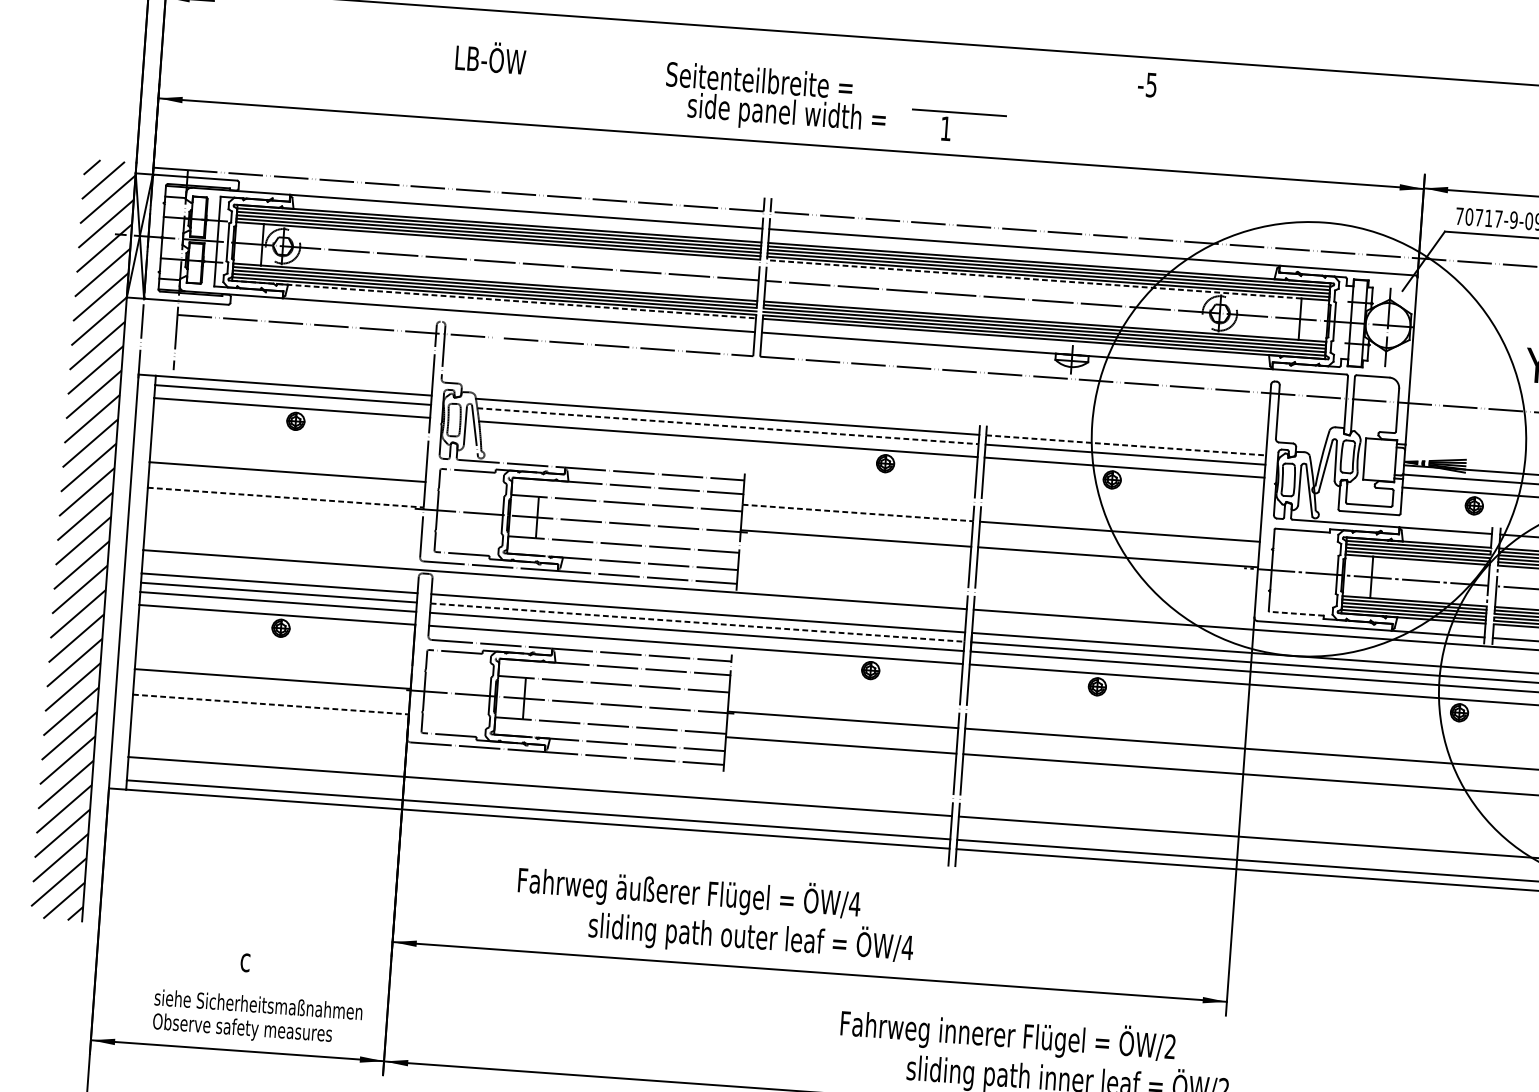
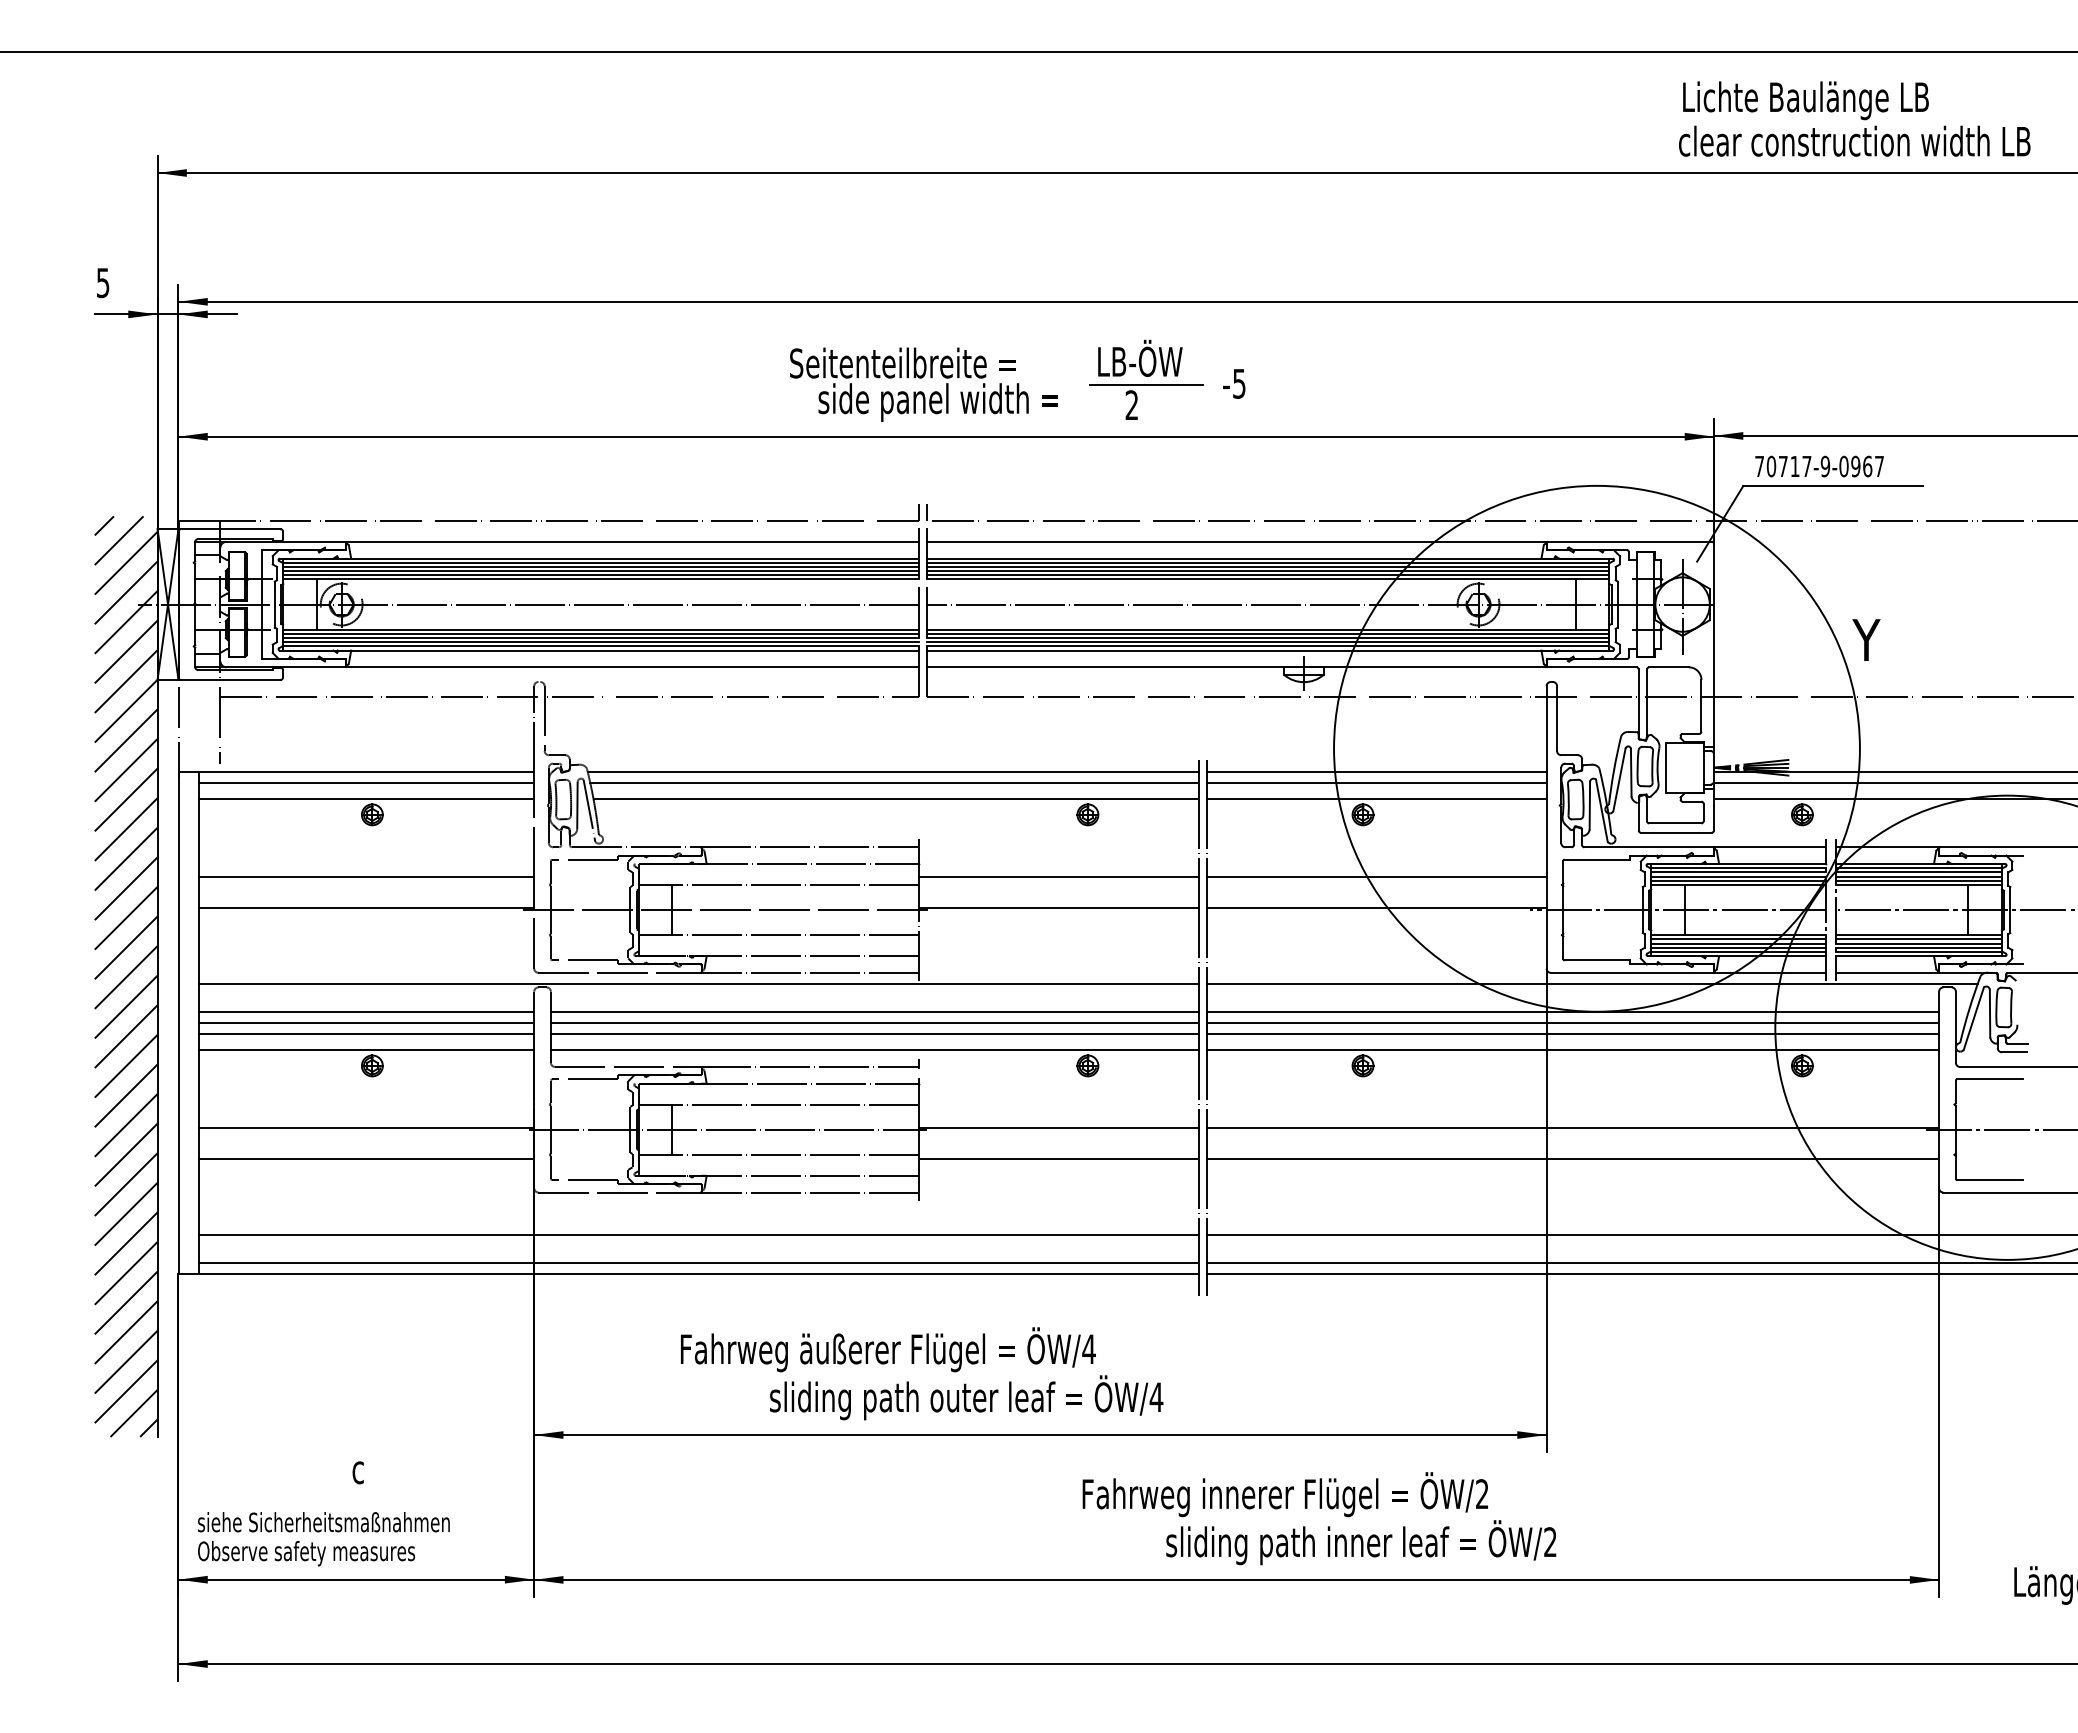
text: (491, 56) -> (1140, 357), moved
text: (1147, 84) -> (1234, 383), moved
text: (945, 128) -> (1131, 404), 1 -> 2
line: (1034, 279) -> (1251, 579), dashed -> solid
line: (494, 299) -> (601, 650), dashed -> solid
line: (728, 426) -> (894, 783), dashed -> solid
line: (1125, 444) -> (1376, 771), dashed -> solid
line: (286, 497) -> (367, 907), dashed -> solid
line: (857, 512) -> (1058, 876), dashed -> solid
line: (1296, 613) -> (1597, 960), dashed -> solid
line: (697, 623) -> (874, 1023), dashed -> solid
line: (271, 704) -> (367, 1158), dashed -> solid
text: (257, 1018) -> (323, 1539), moved

